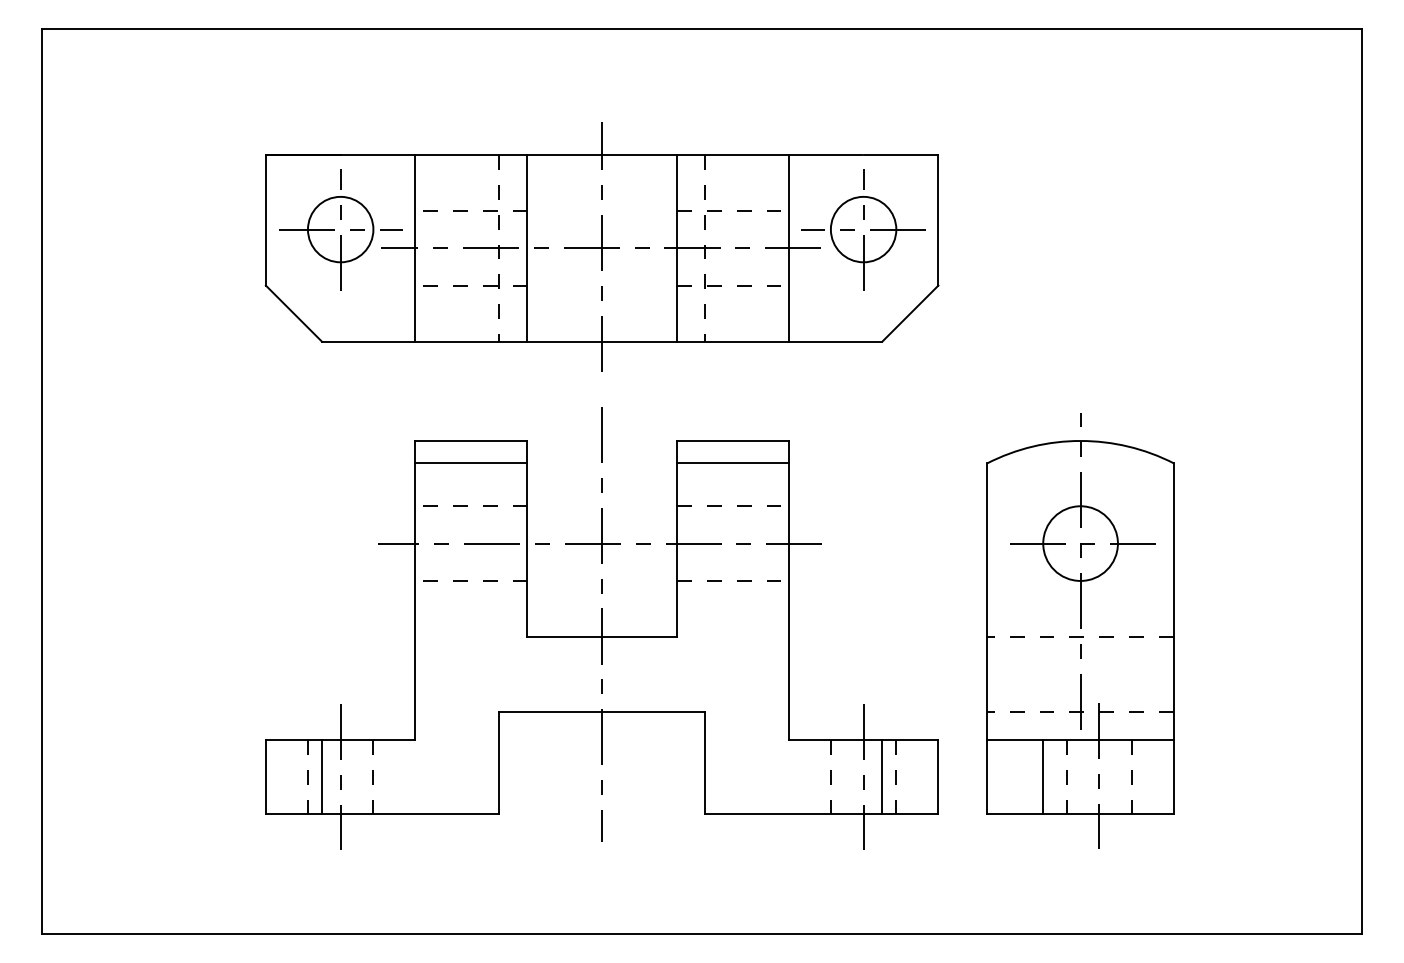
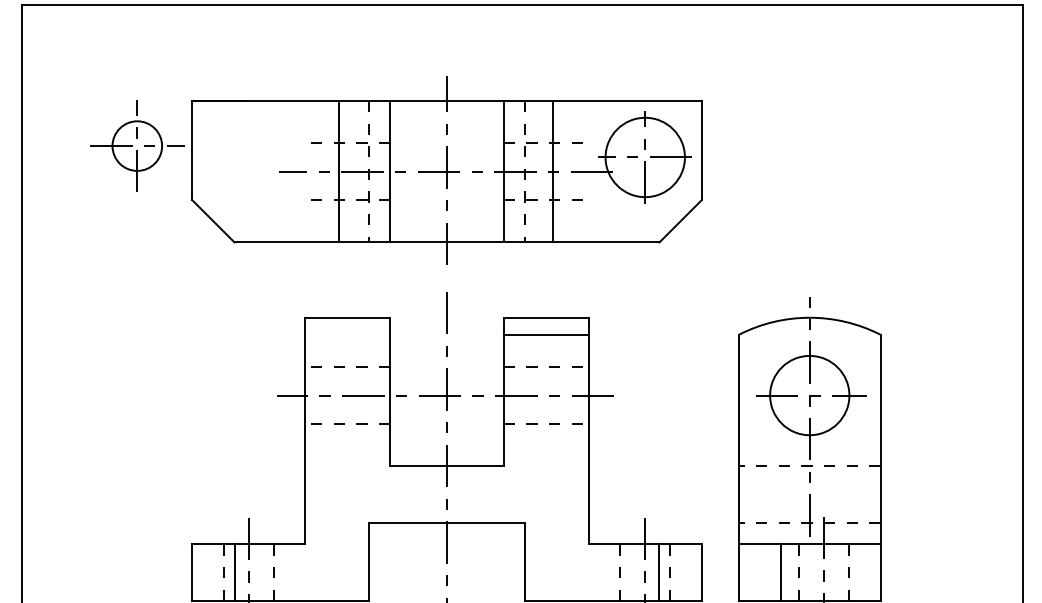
part: (340, 229) -> (137, 146), moved
circle: (863, 229) -> (645, 157), size x1.6
line: (415, 247) -> (338, 171), moved
line: (788, 247) -> (552, 171), moved
line: (471, 463) -> (347, 334), removed
circle: (1080, 543) -> (809, 395), size x1.4

